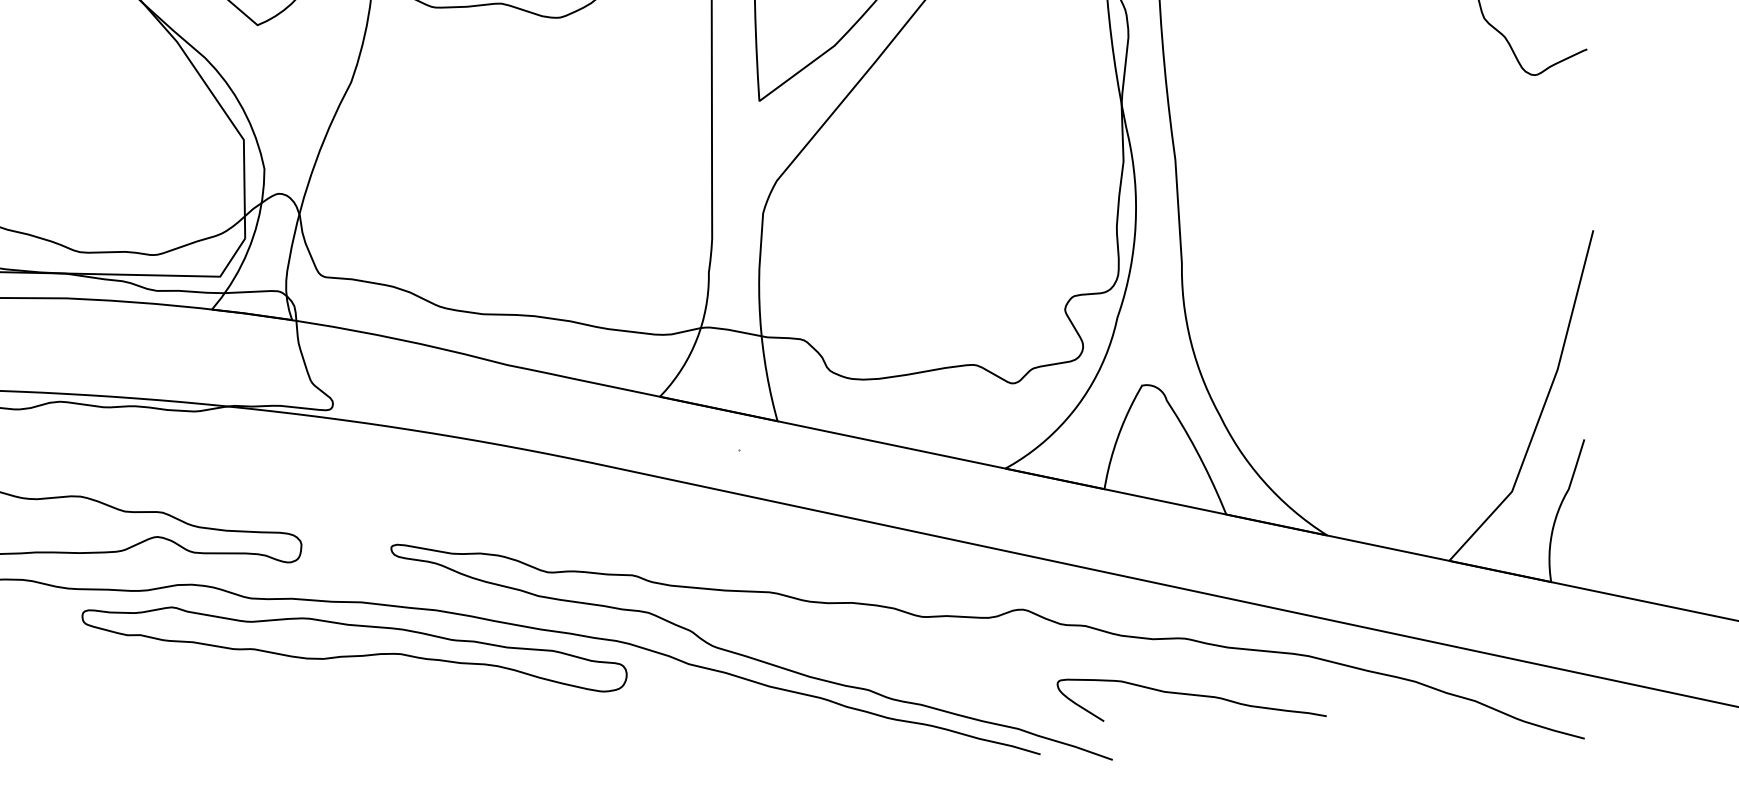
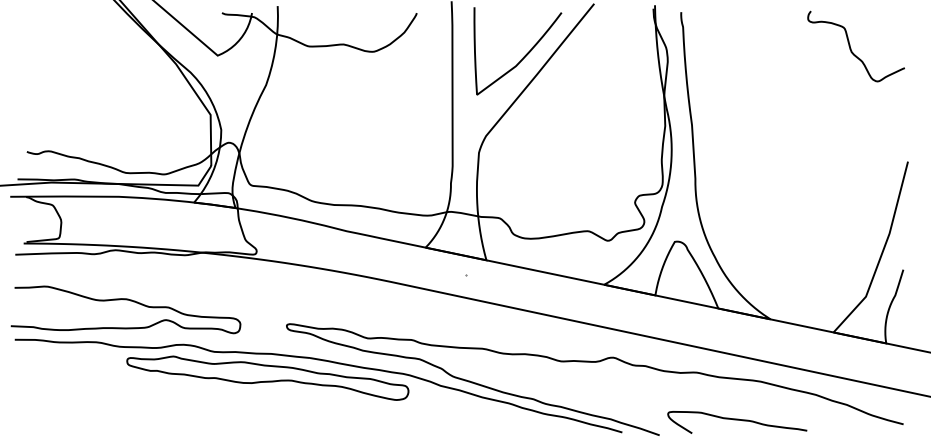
curve: (1191, 696) -> (737, 420), moved

